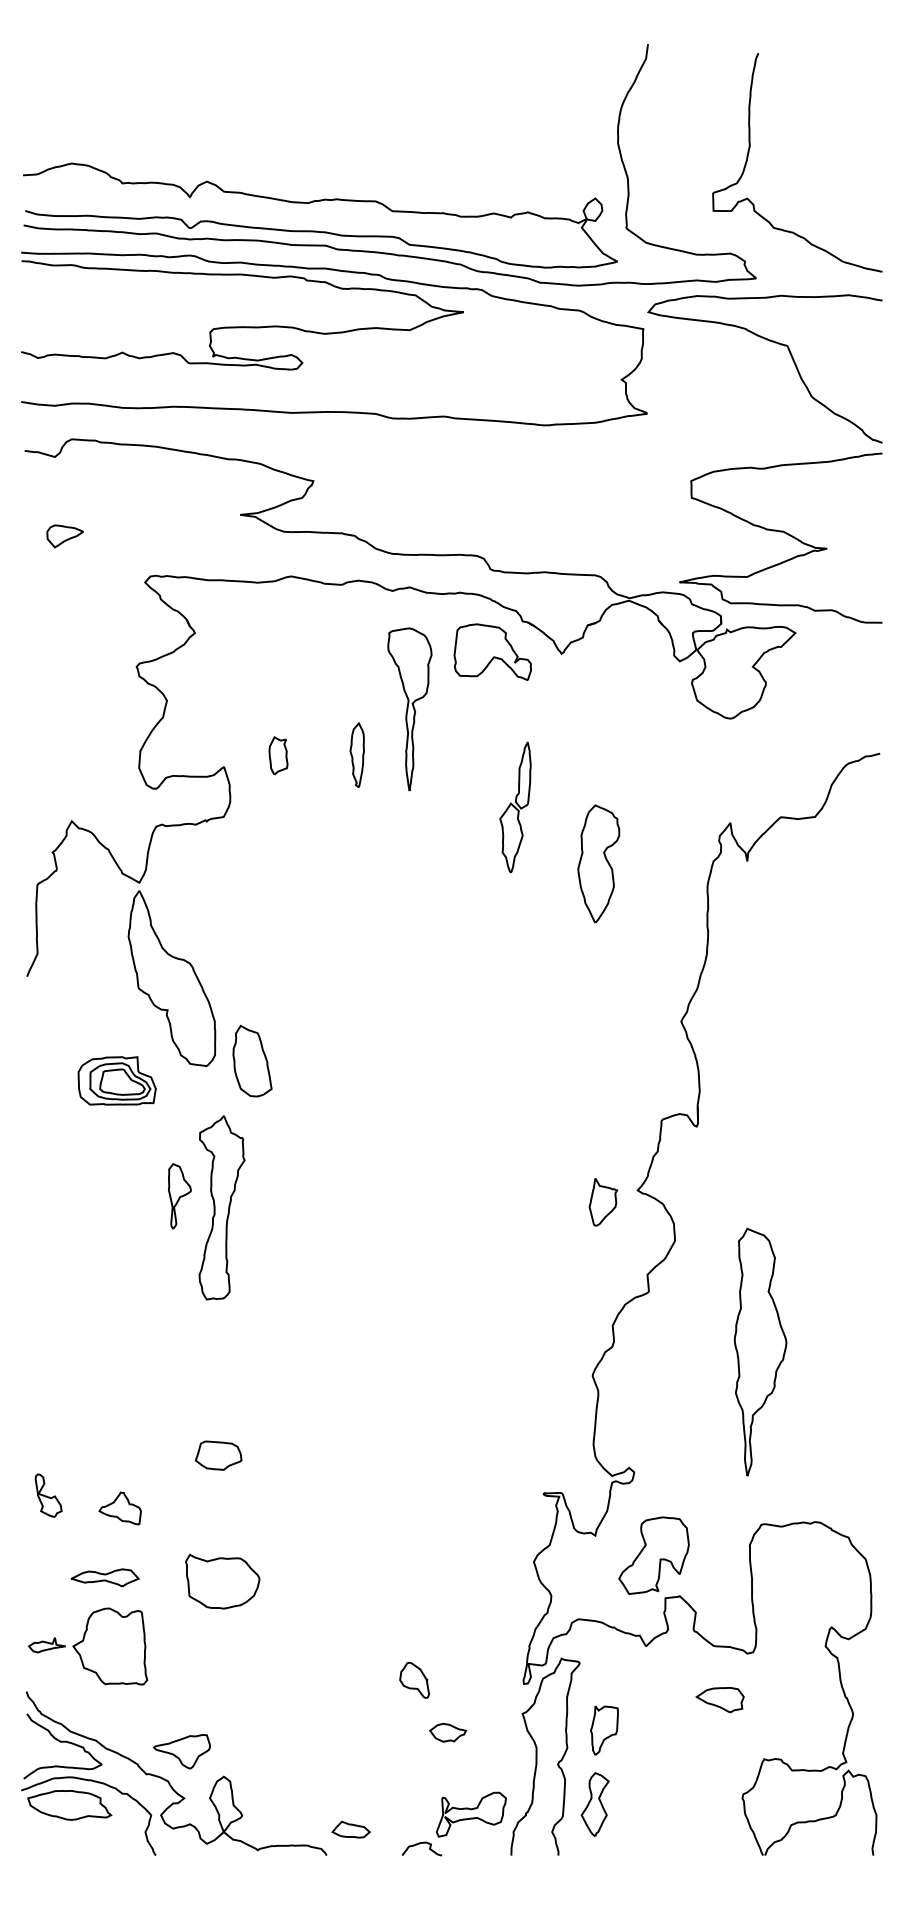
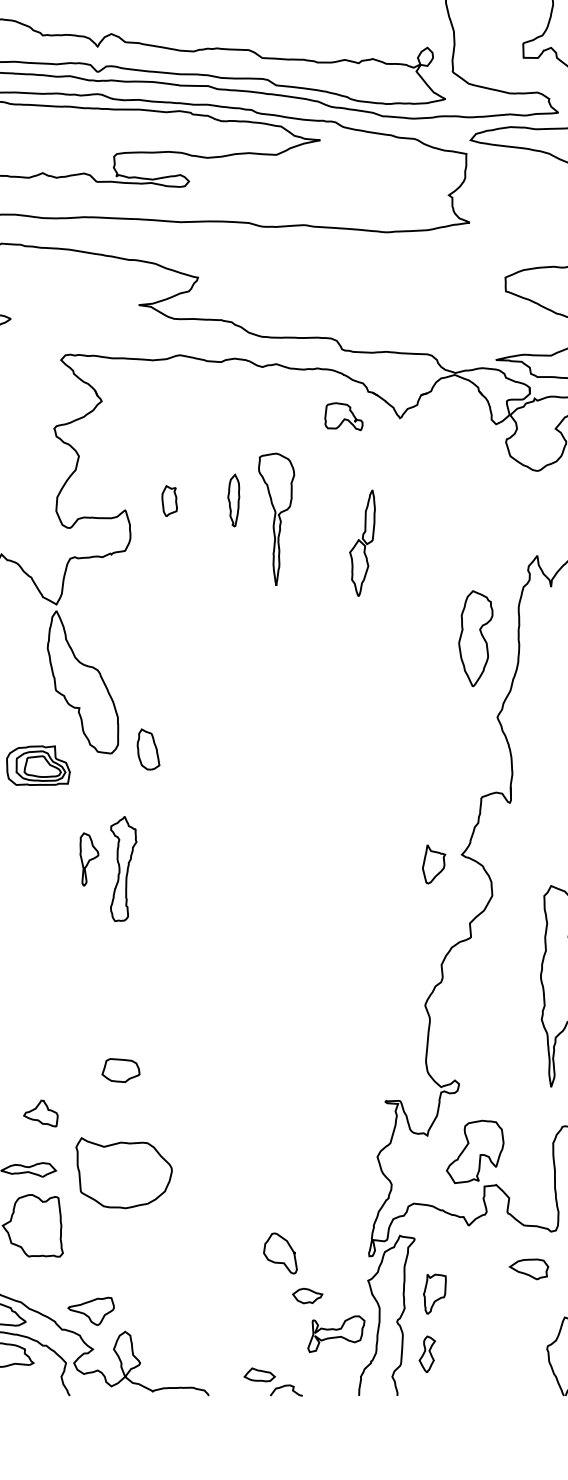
part: (492, 651) -> (343, 416), size x0.6
part: (409, 708) -> (276, 518), moved
part: (598, 863) -> (475, 638), moved
part: (252, 1060) -> (148, 749), size x0.7
part: (221, 1207) -> (123, 868), size x0.7
part: (222, 1581) -> (124, 1172), size x1.6
part: (414, 1679) -> (280, 1252), size x1.4
part: (594, 1804) -> (426, 1354), size x0.7
part: (471, 1814) -> (336, 1334), moved
part: (350, 1829) -> (259, 1374), moved

